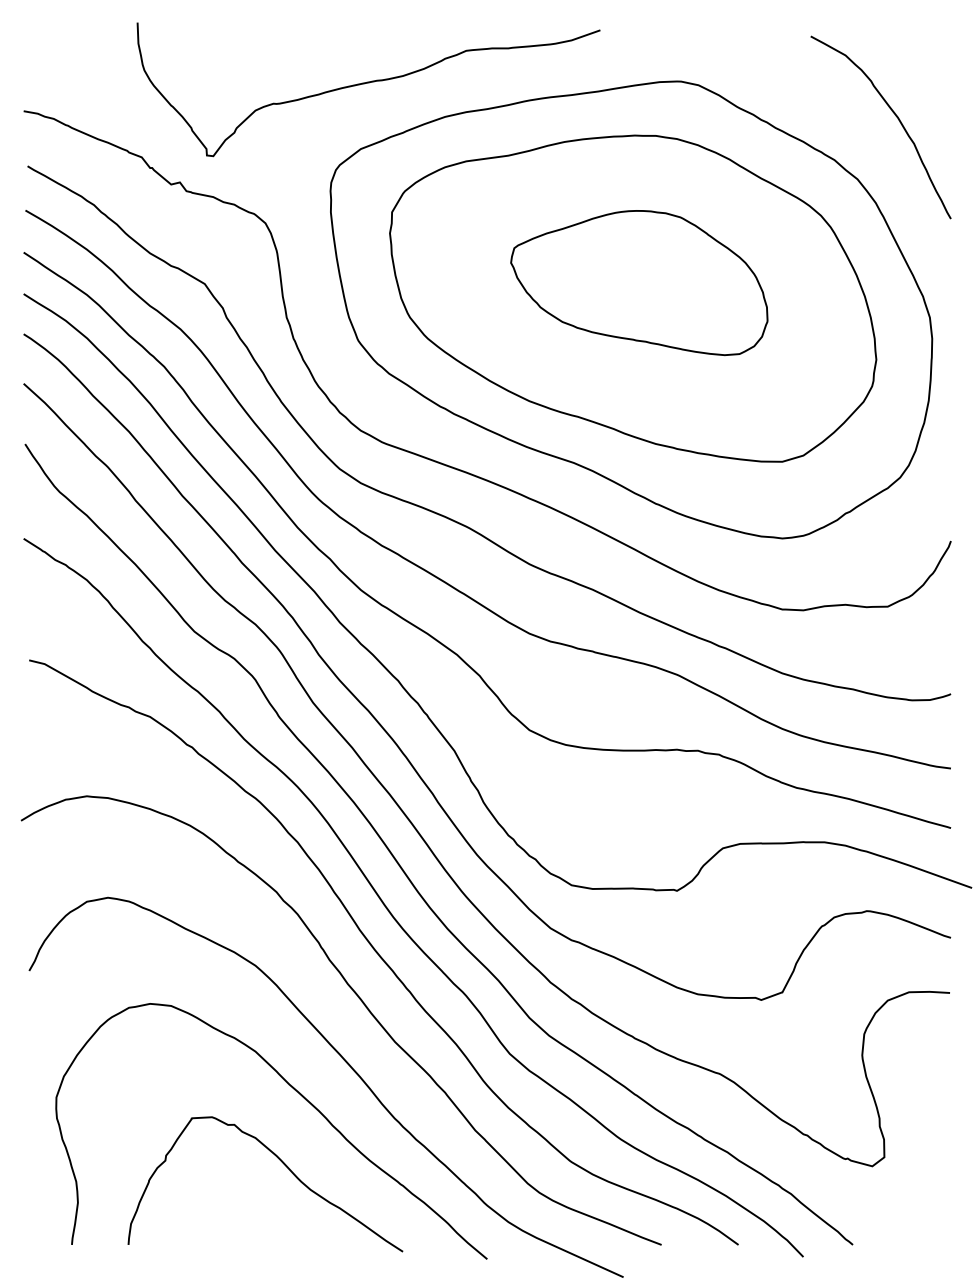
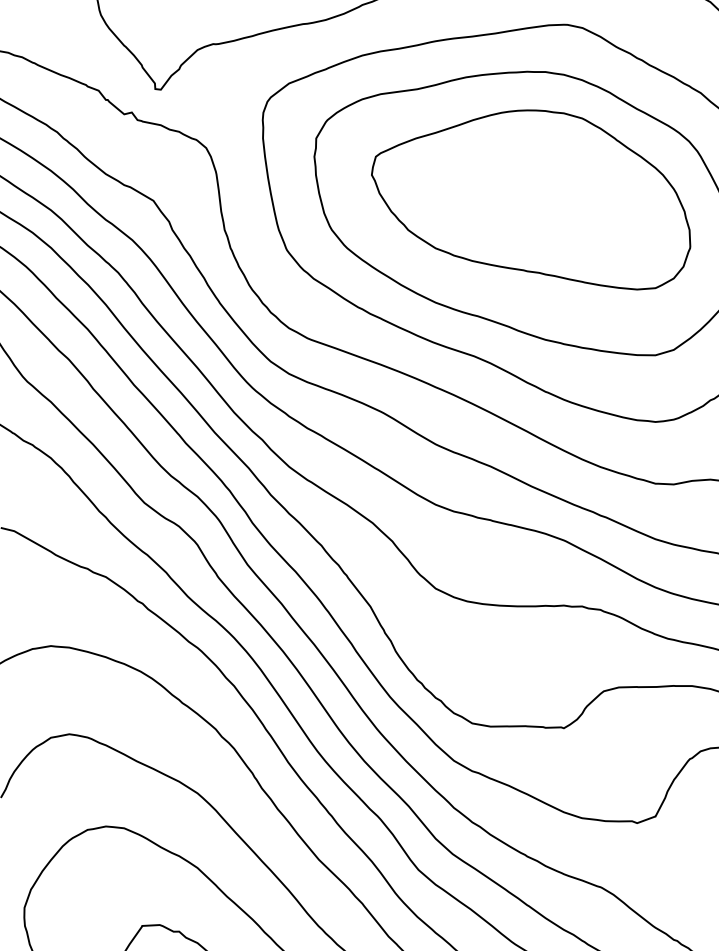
part: (639, 282) -> (531, 199), size x1.43

